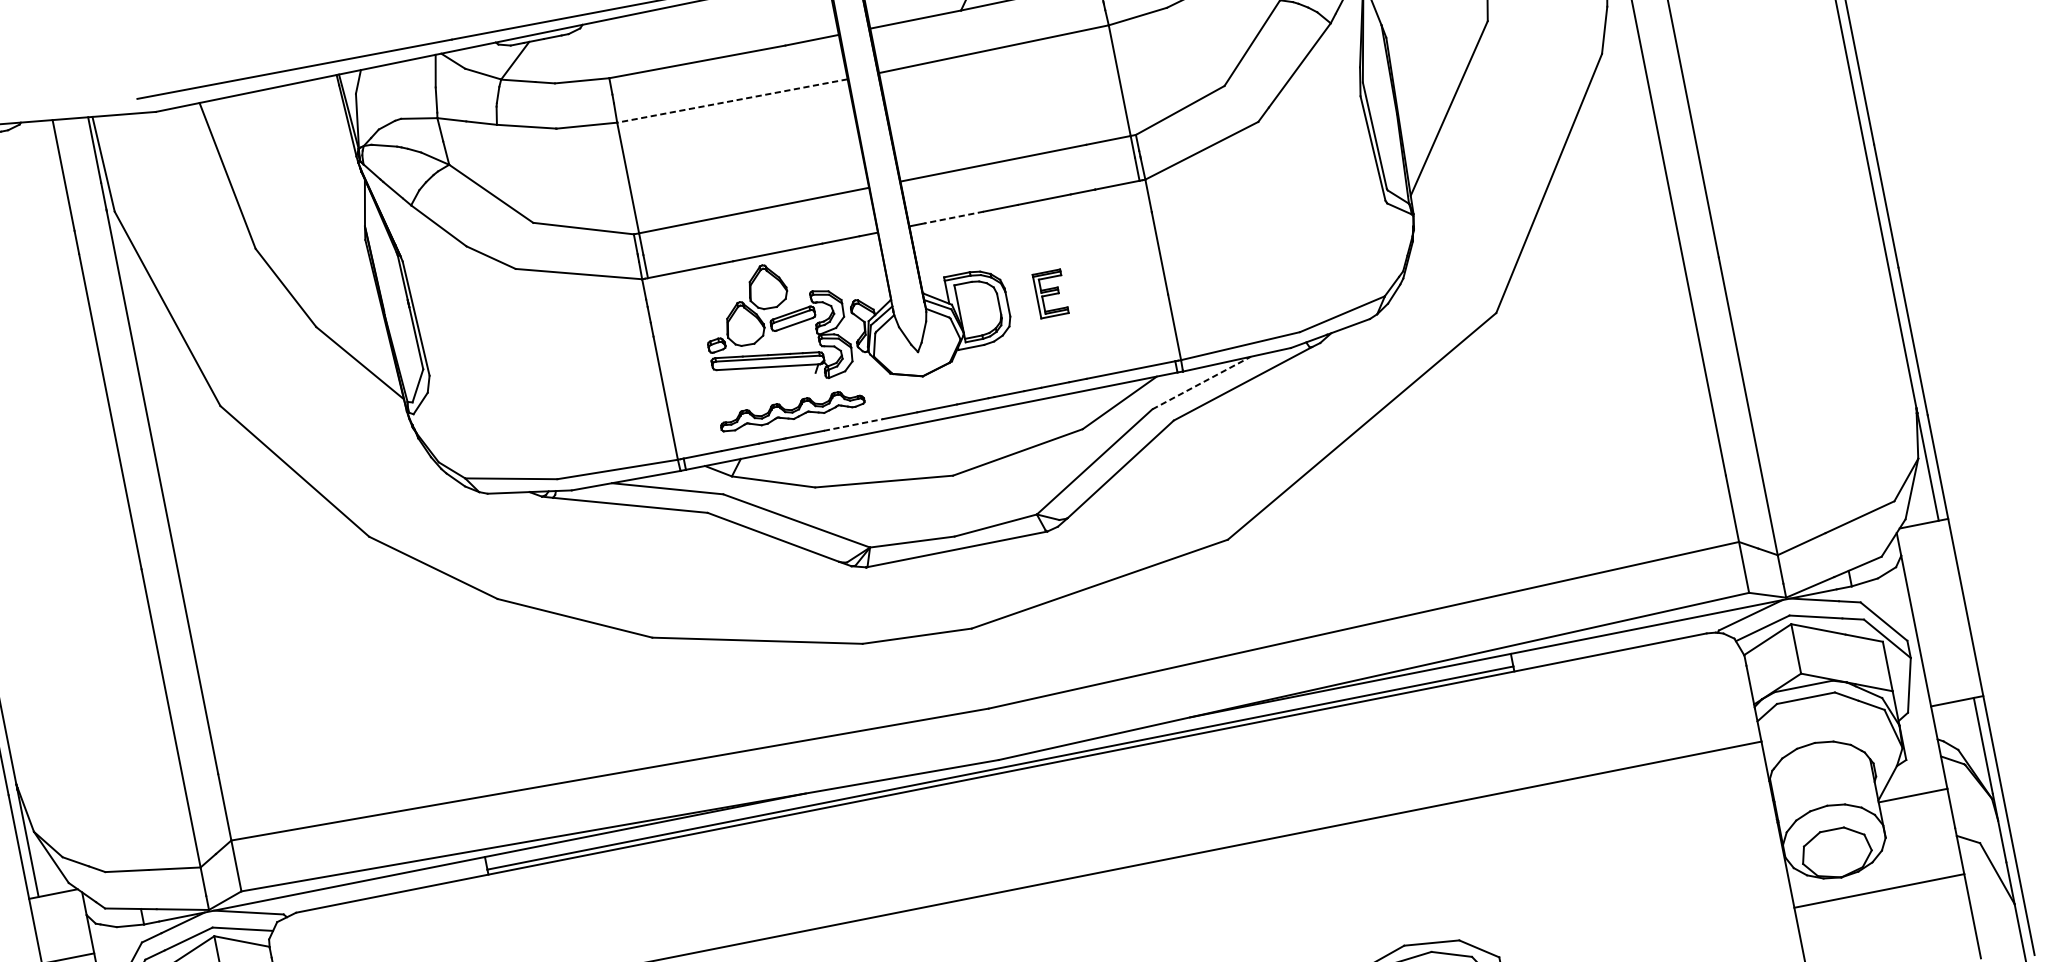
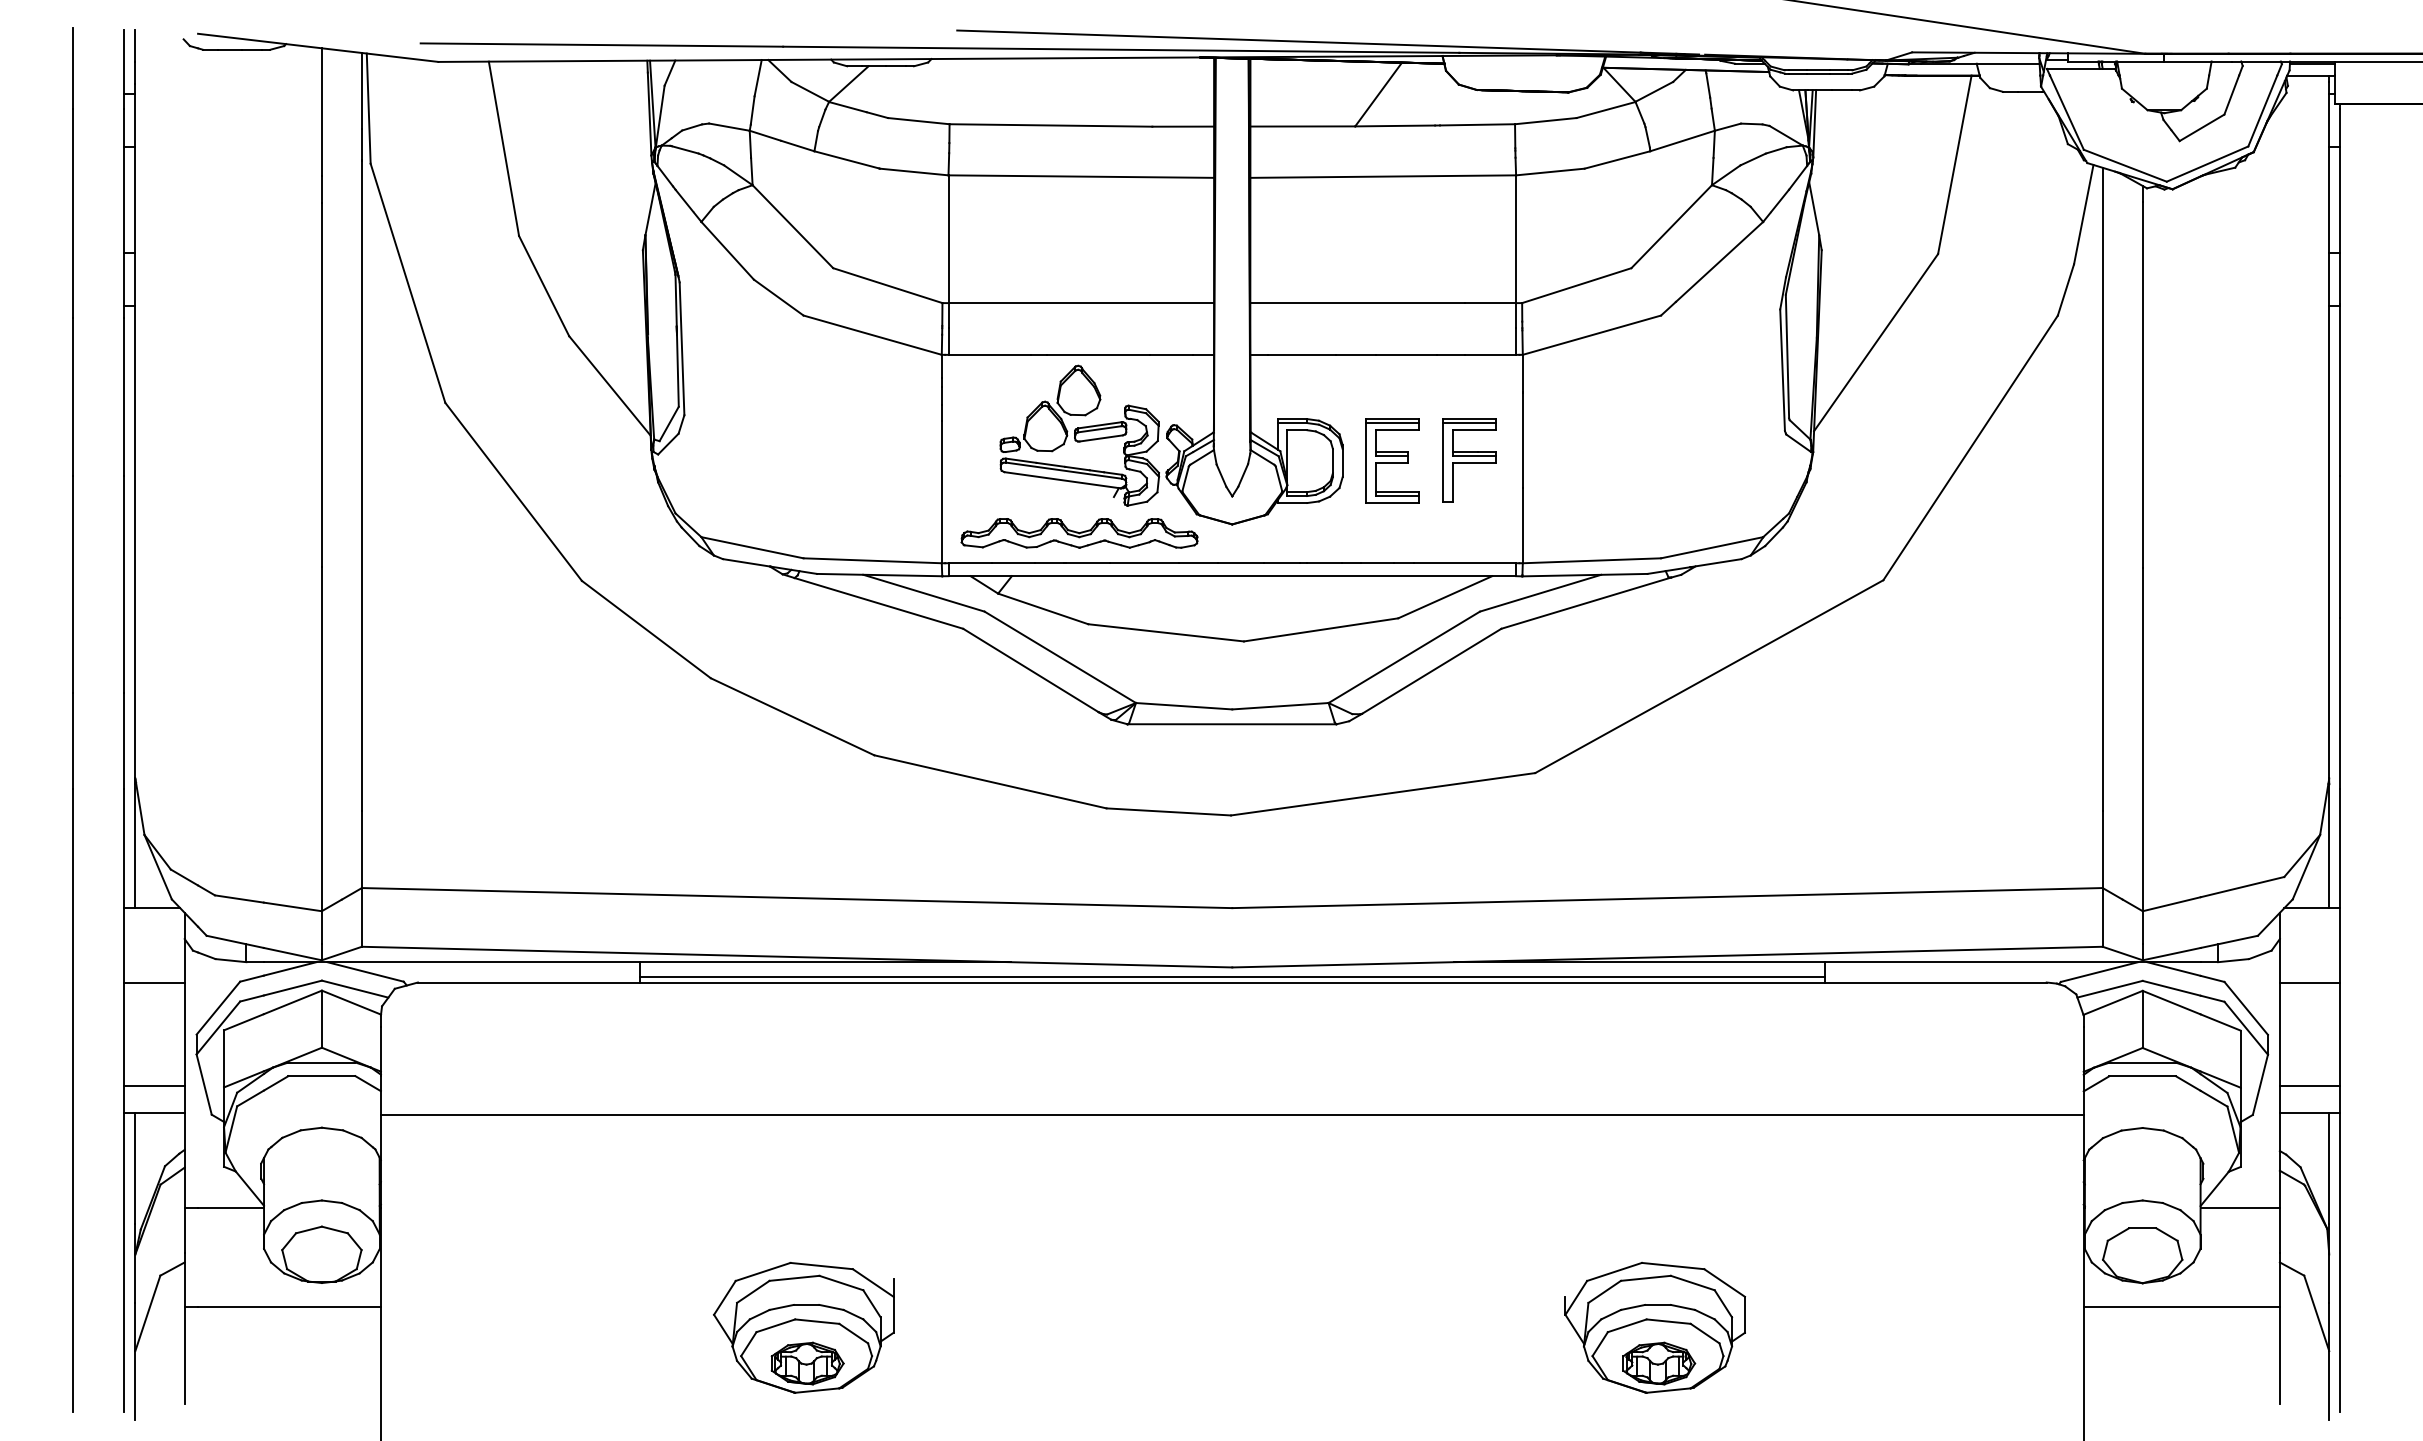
line: (732, 100) -> (1081, 176), dashed -> solid
line: (953, 217) -> (1301, 354), dashed -> solid
part: (1117, 280) -> (1469, 460), added
part: (1050, 293) -> (1392, 460), size x1.67
line: (1202, 383) -> (1541, 593), dashed -> solid
part: (792, 410) -> (1079, 533), size x1.43
line: (854, 425) -> (1145, 563), dashed -> solid
line: (1934, 589) -> (2309, 983), added
line: (1952, 677) -> (2309, 1085), added

